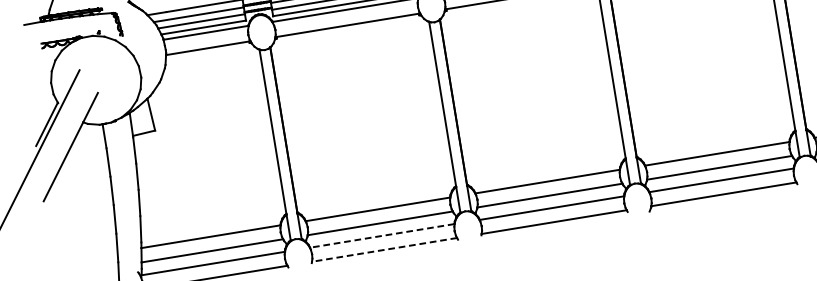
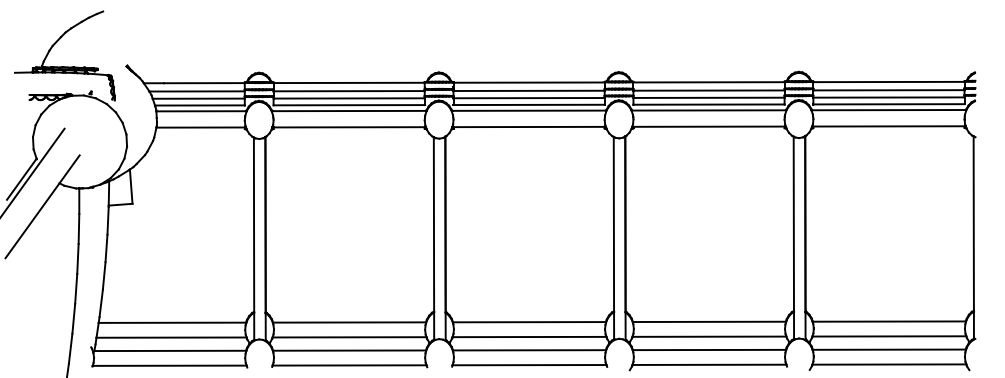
line: (382, 235) -> (349, 350), dashed -> solid
line: (384, 249) -> (349, 365), dashed -> solid

